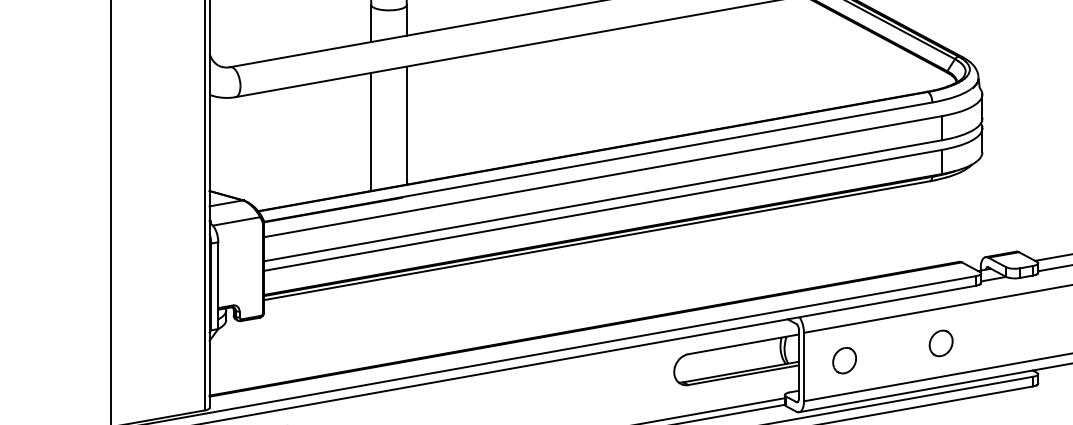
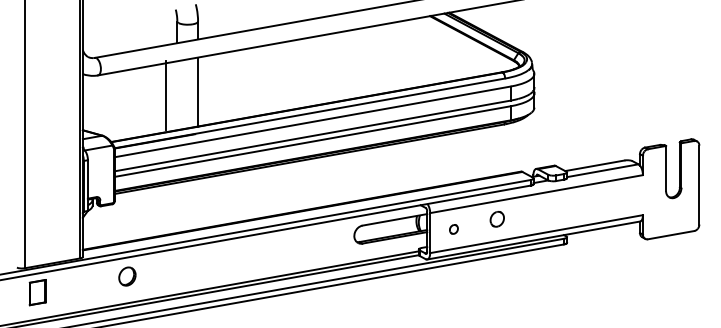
line: (371, 131) -> (166, 95), moved
part: (939, 343) -> (496, 219), moved
part: (843, 360) -> (453, 229), size x0.6

